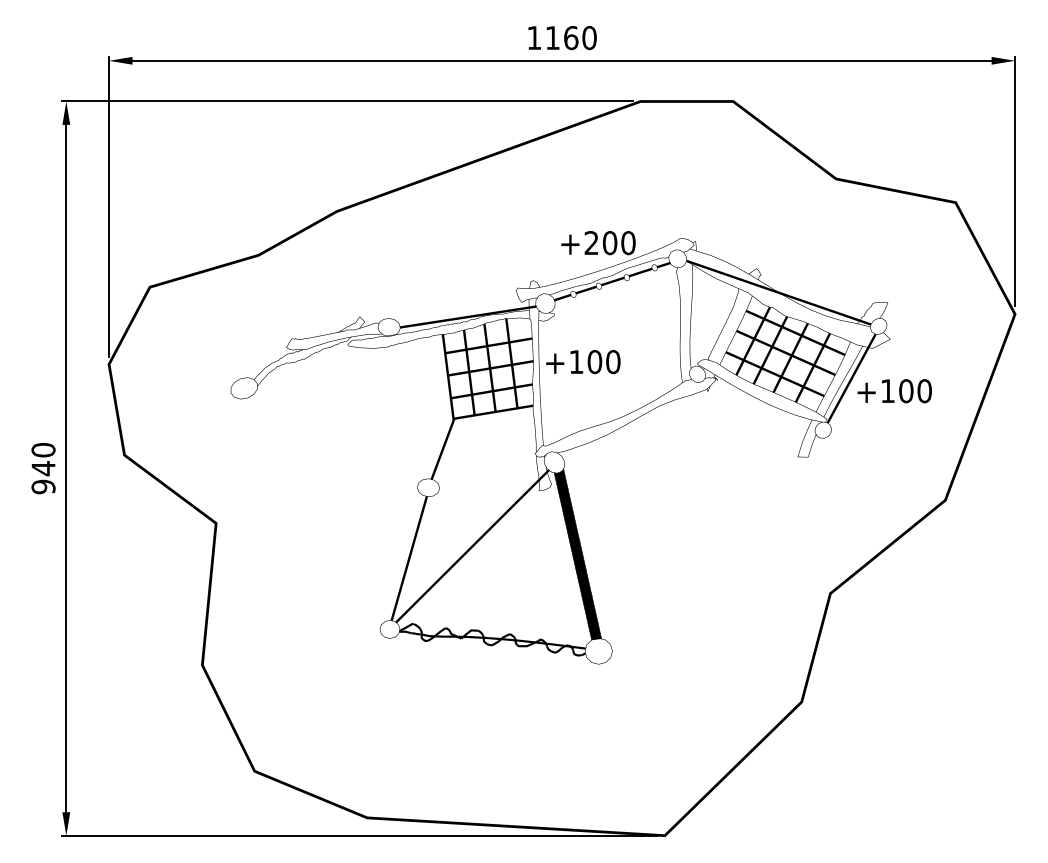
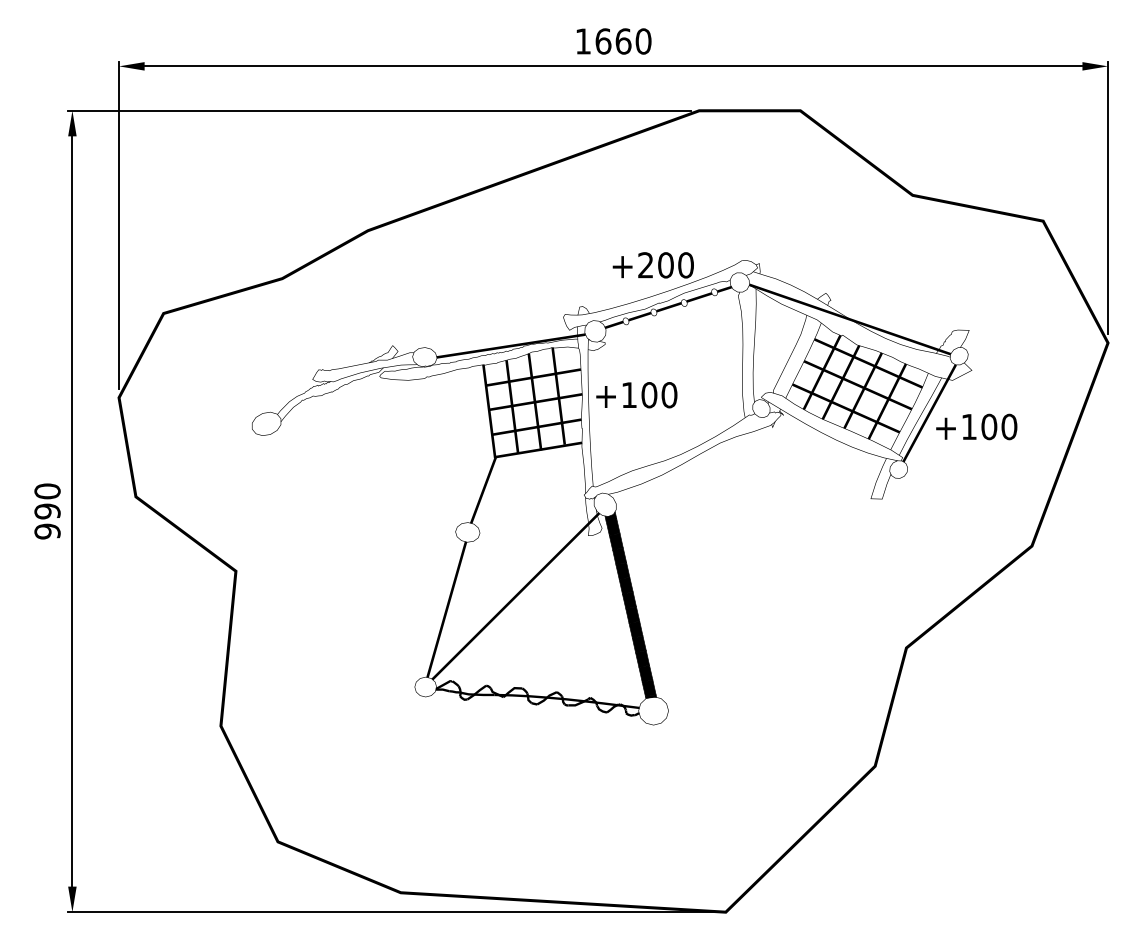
text: (552, 38) -> (603, 41), 1160 -> 1660
text: (43, 468) -> (47, 511), 940 -> 990

